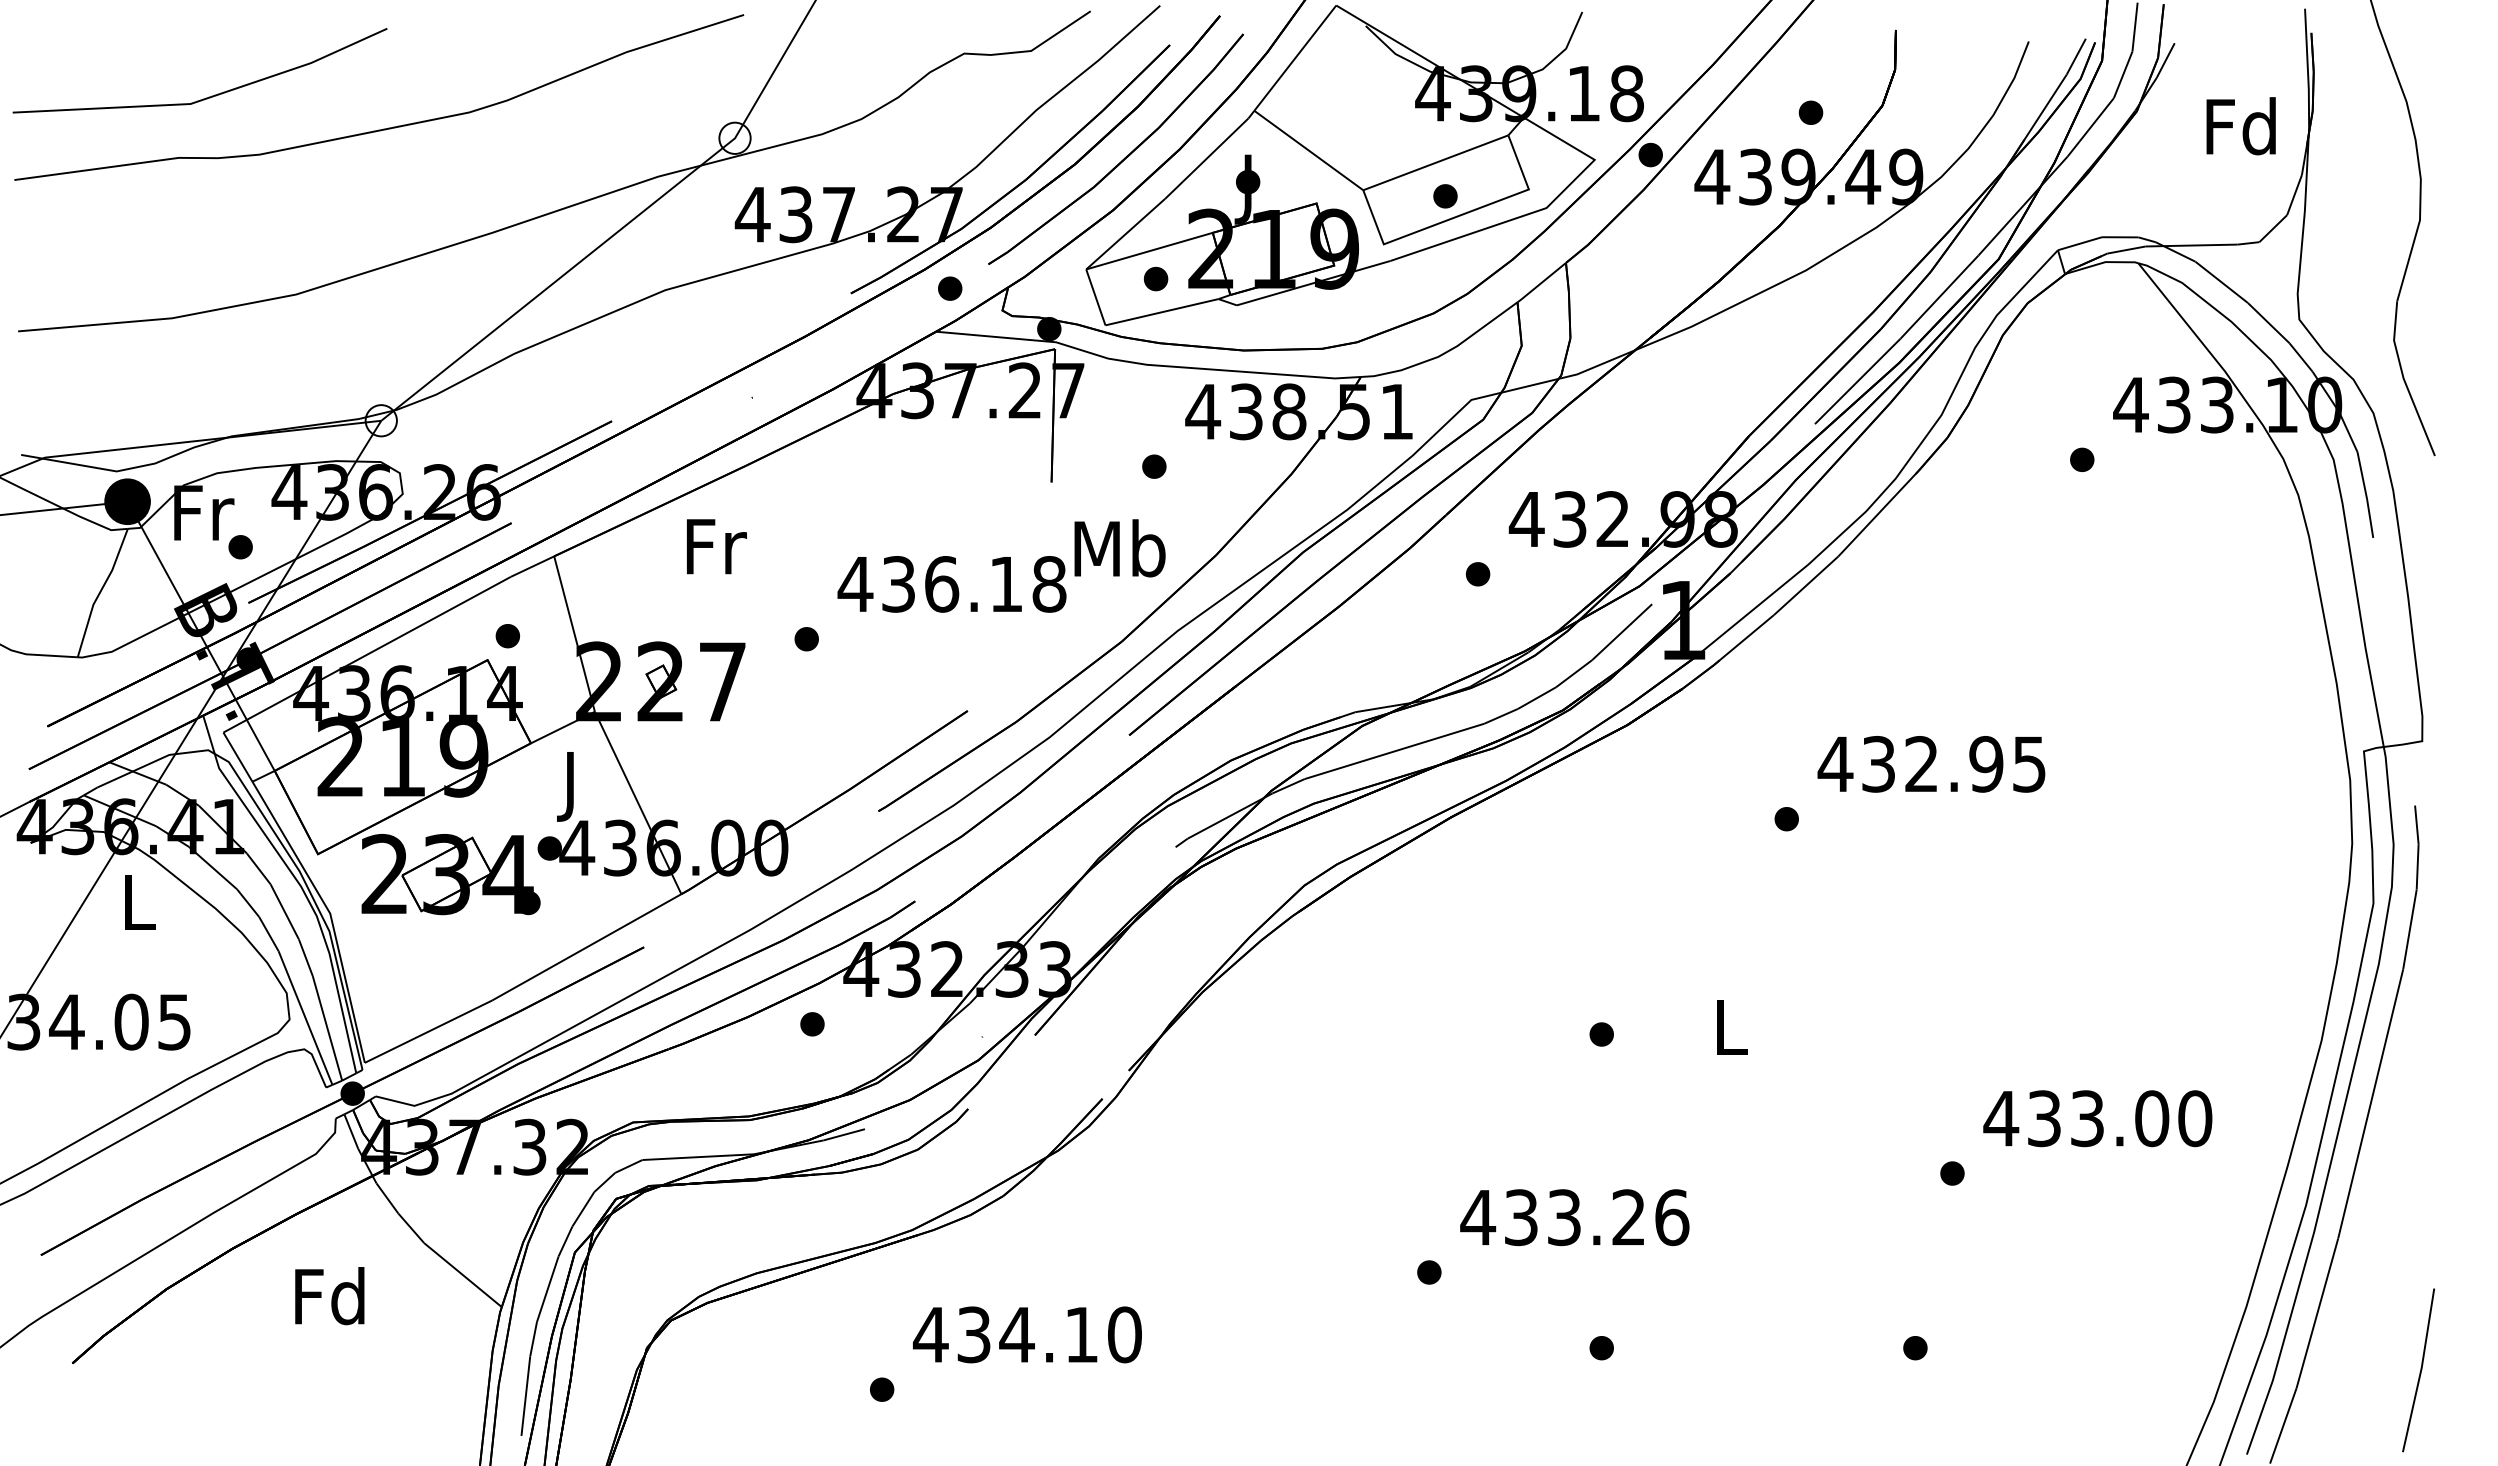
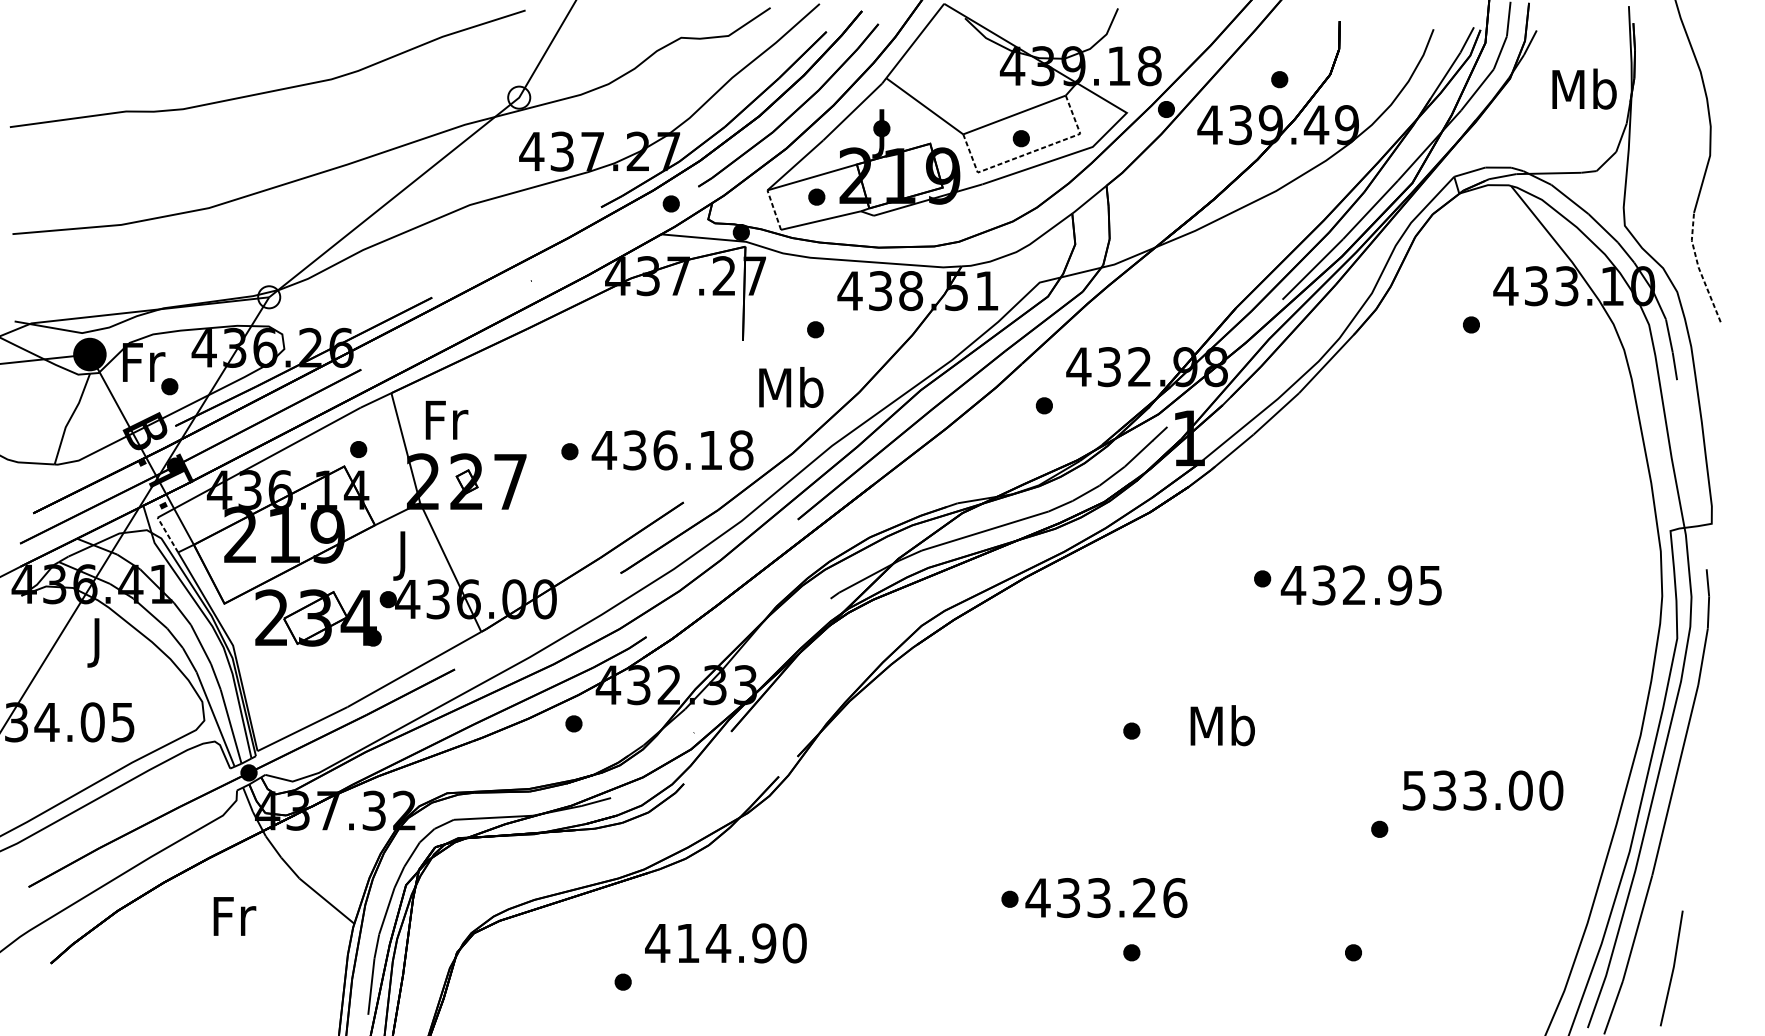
line: (209, 96) -> (147, 68), removed
text: (2241, 126) -> (1583, 89), Fd -> Mb
line: (1456, 216) -> (1029, 152), solid -> dashed
line: (1095, 297) -> (774, 210), solid -> dashed
line: (2403, 379) -> (1698, 268), solid -> dashed
text: (716, 546) -> (446, 420), moved
text: (951, 584) -> (672, 450), moved
line: (237, 757) -> (167, 535), solid -> dashed
text: (1931, 764) -> (1361, 585), moved
text: (139, 909) -> (98, 642), L -> J
text: (1730, 1026) -> (1222, 725), L -> Mb
text: (2001, 1119) -> (1414, 791), 433.00 -> 533.00
text: (1574, 1217) -> (1106, 897), moved
text: (329, 1296) -> (232, 916), Fd -> Fr
text: (1027, 1334) -> (725, 943), 434.10 -> 414.90
line: (2420, 1370) -> (1673, 968), moved

